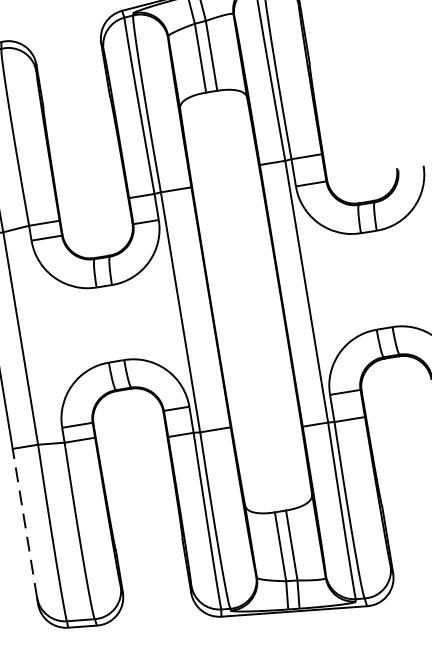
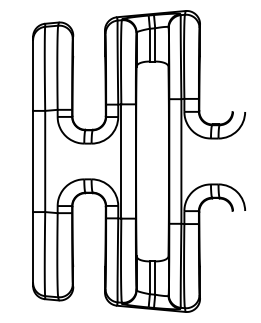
line: (25, 523) -> (33, 247), dashed -> solid

